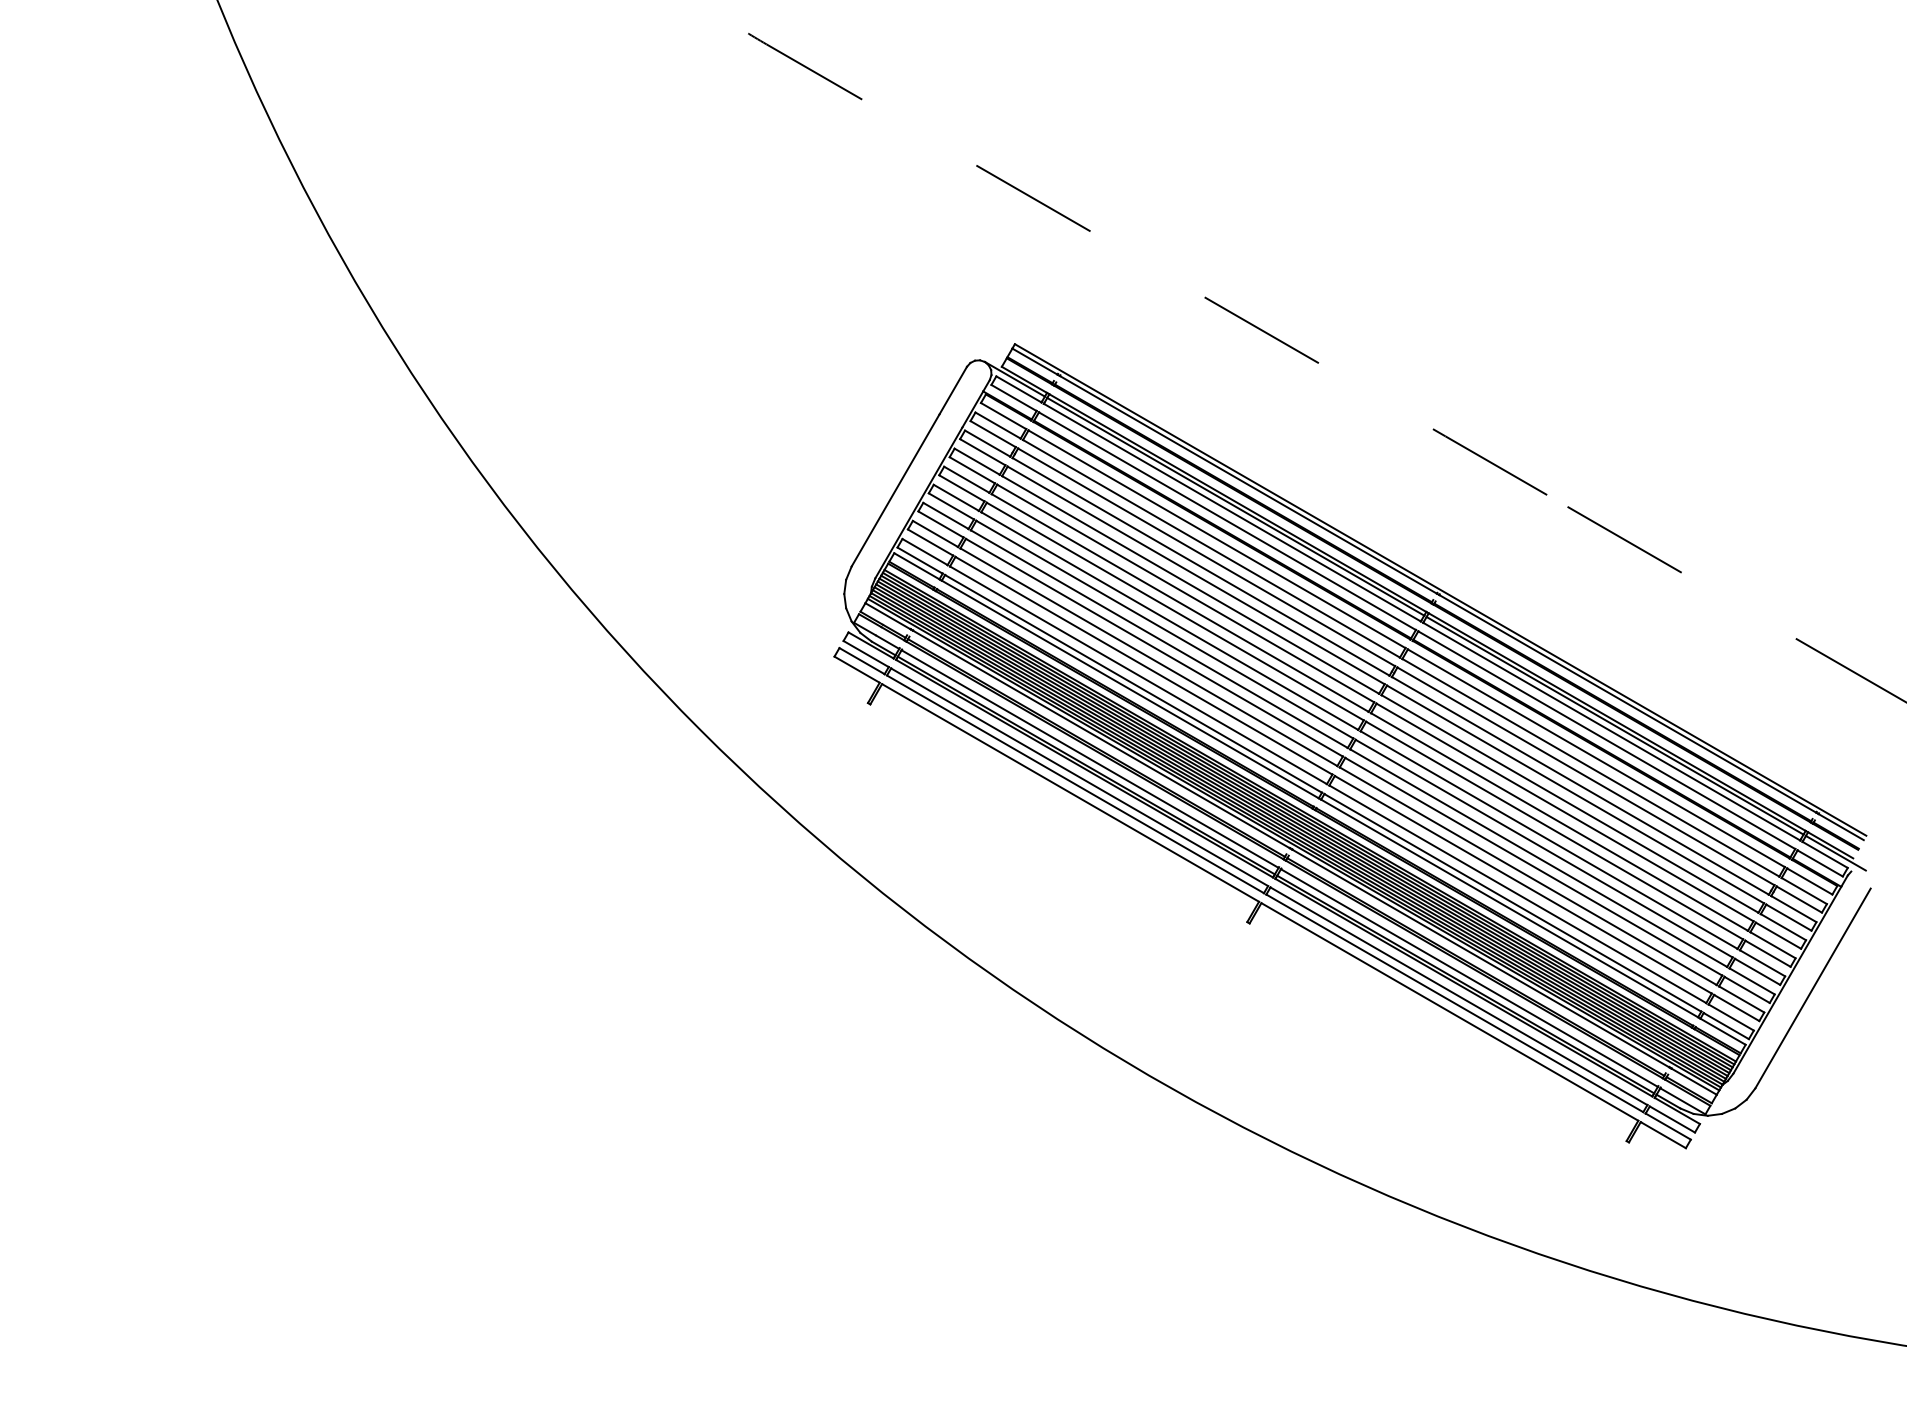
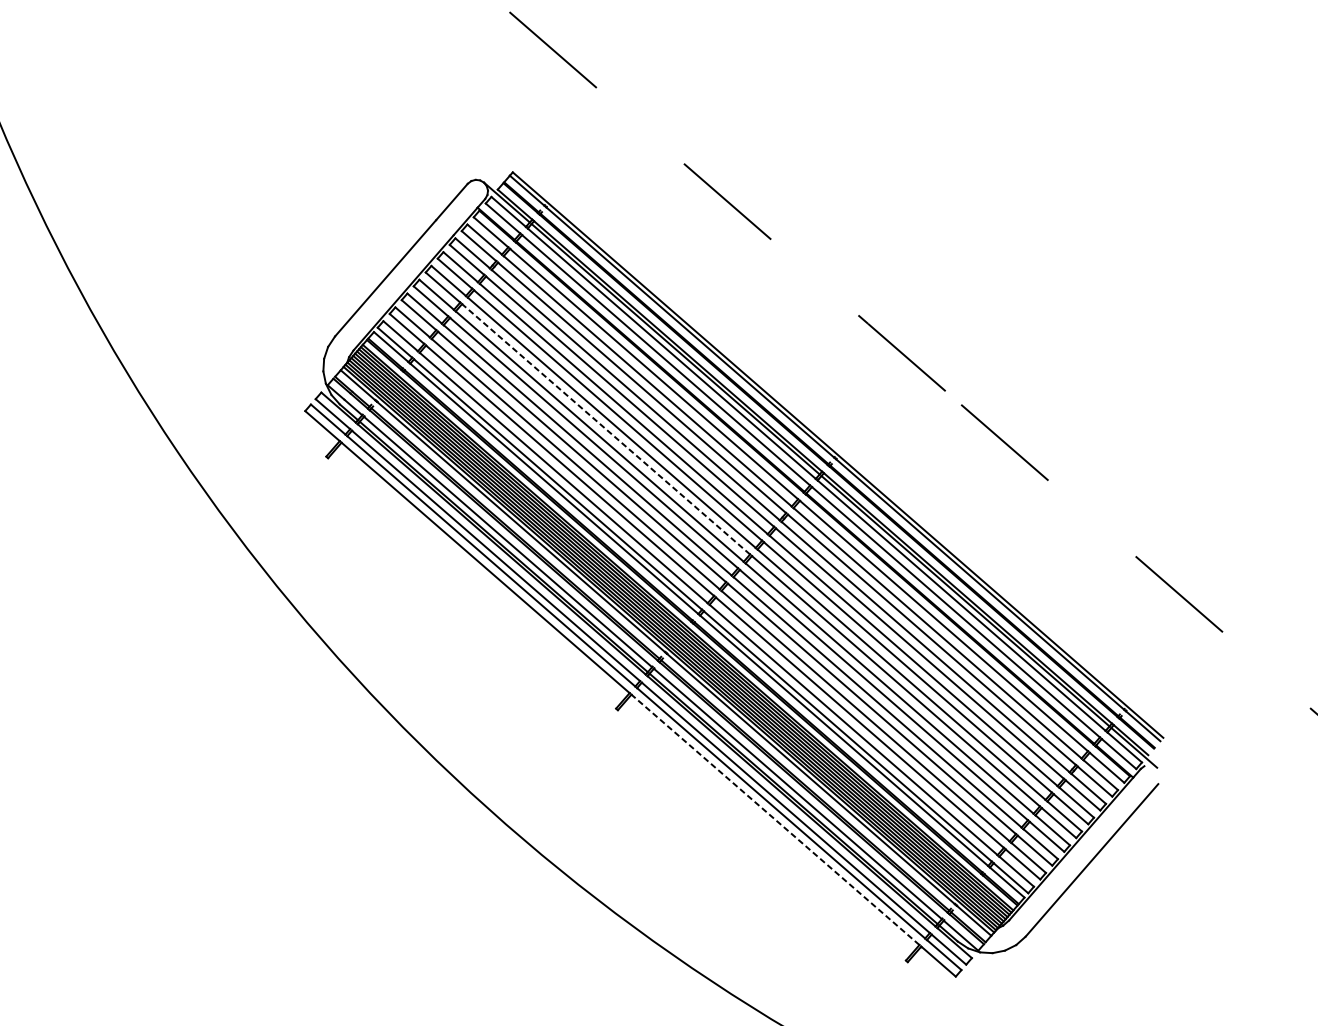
line: (1175, 611) -> (606, 429), solid -> dashed
line: (1449, 1011) -> (775, 819), solid -> dashed

